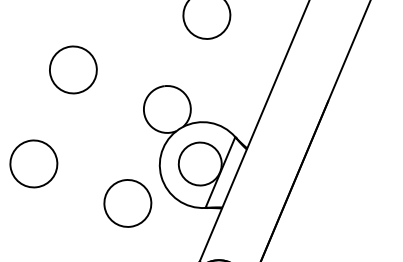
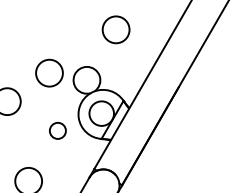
circle: (73, 68) -> (49, 72), moved
circle: (127, 202) -> (57, 130), size x0.6

